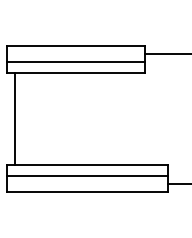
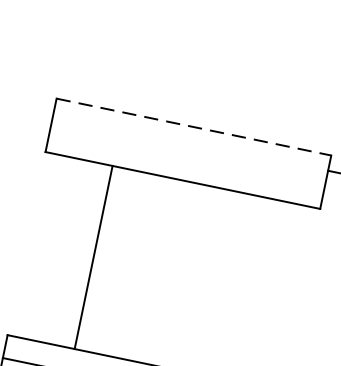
line: (76, 46) -> (194, 127), solid -> dashed
line: (76, 61) -> (188, 157), removed
line: (14, 118) -> (93, 256), moved

